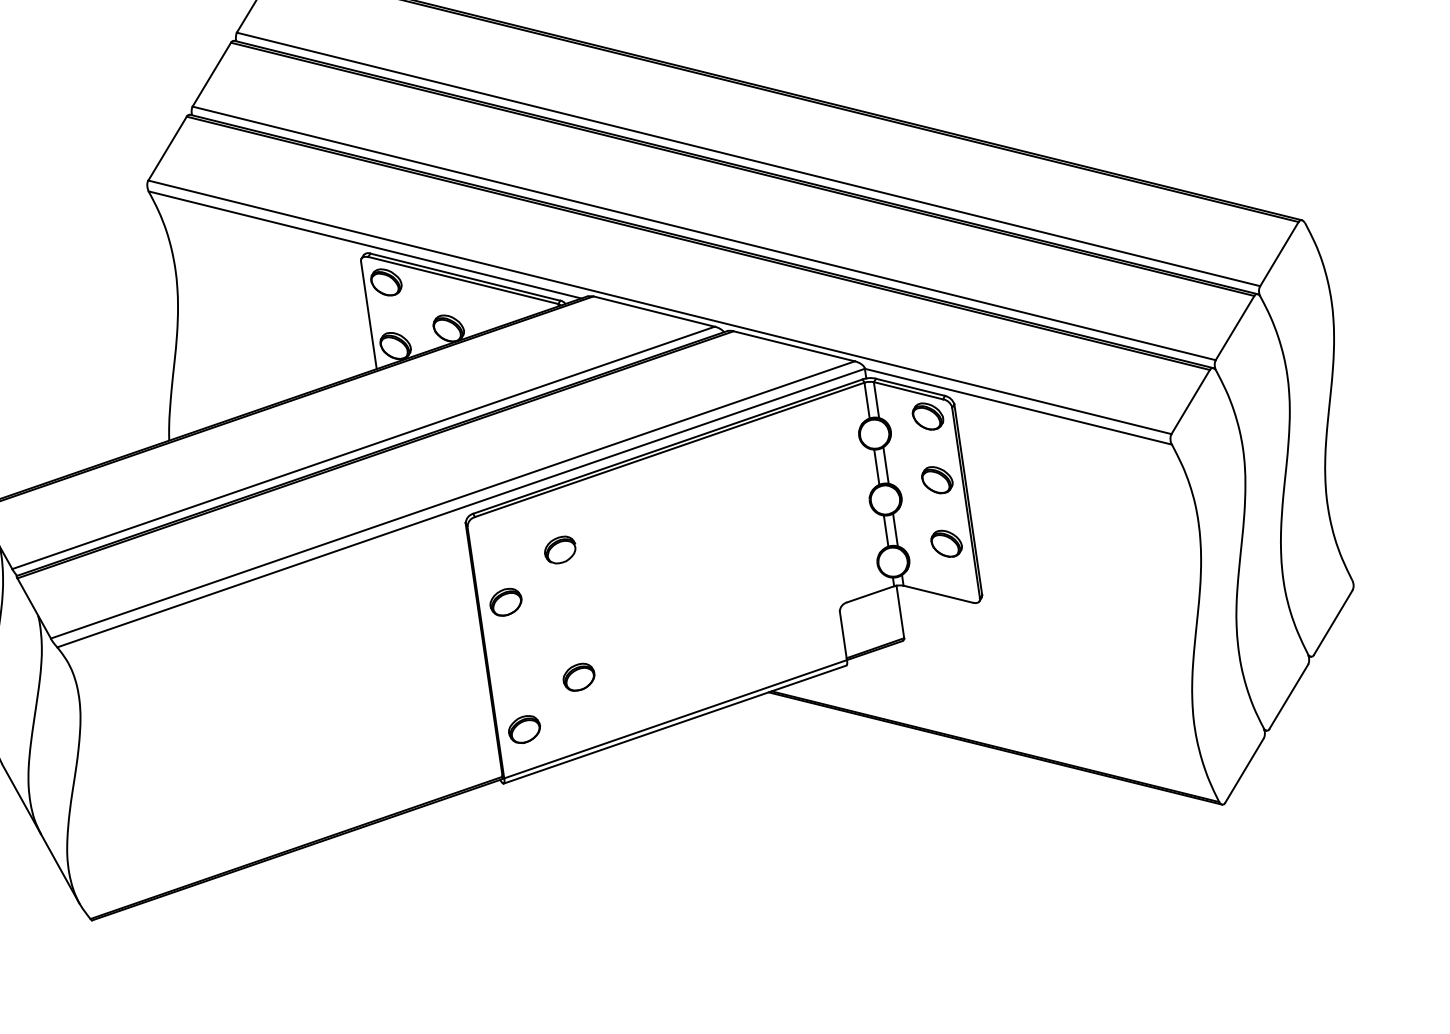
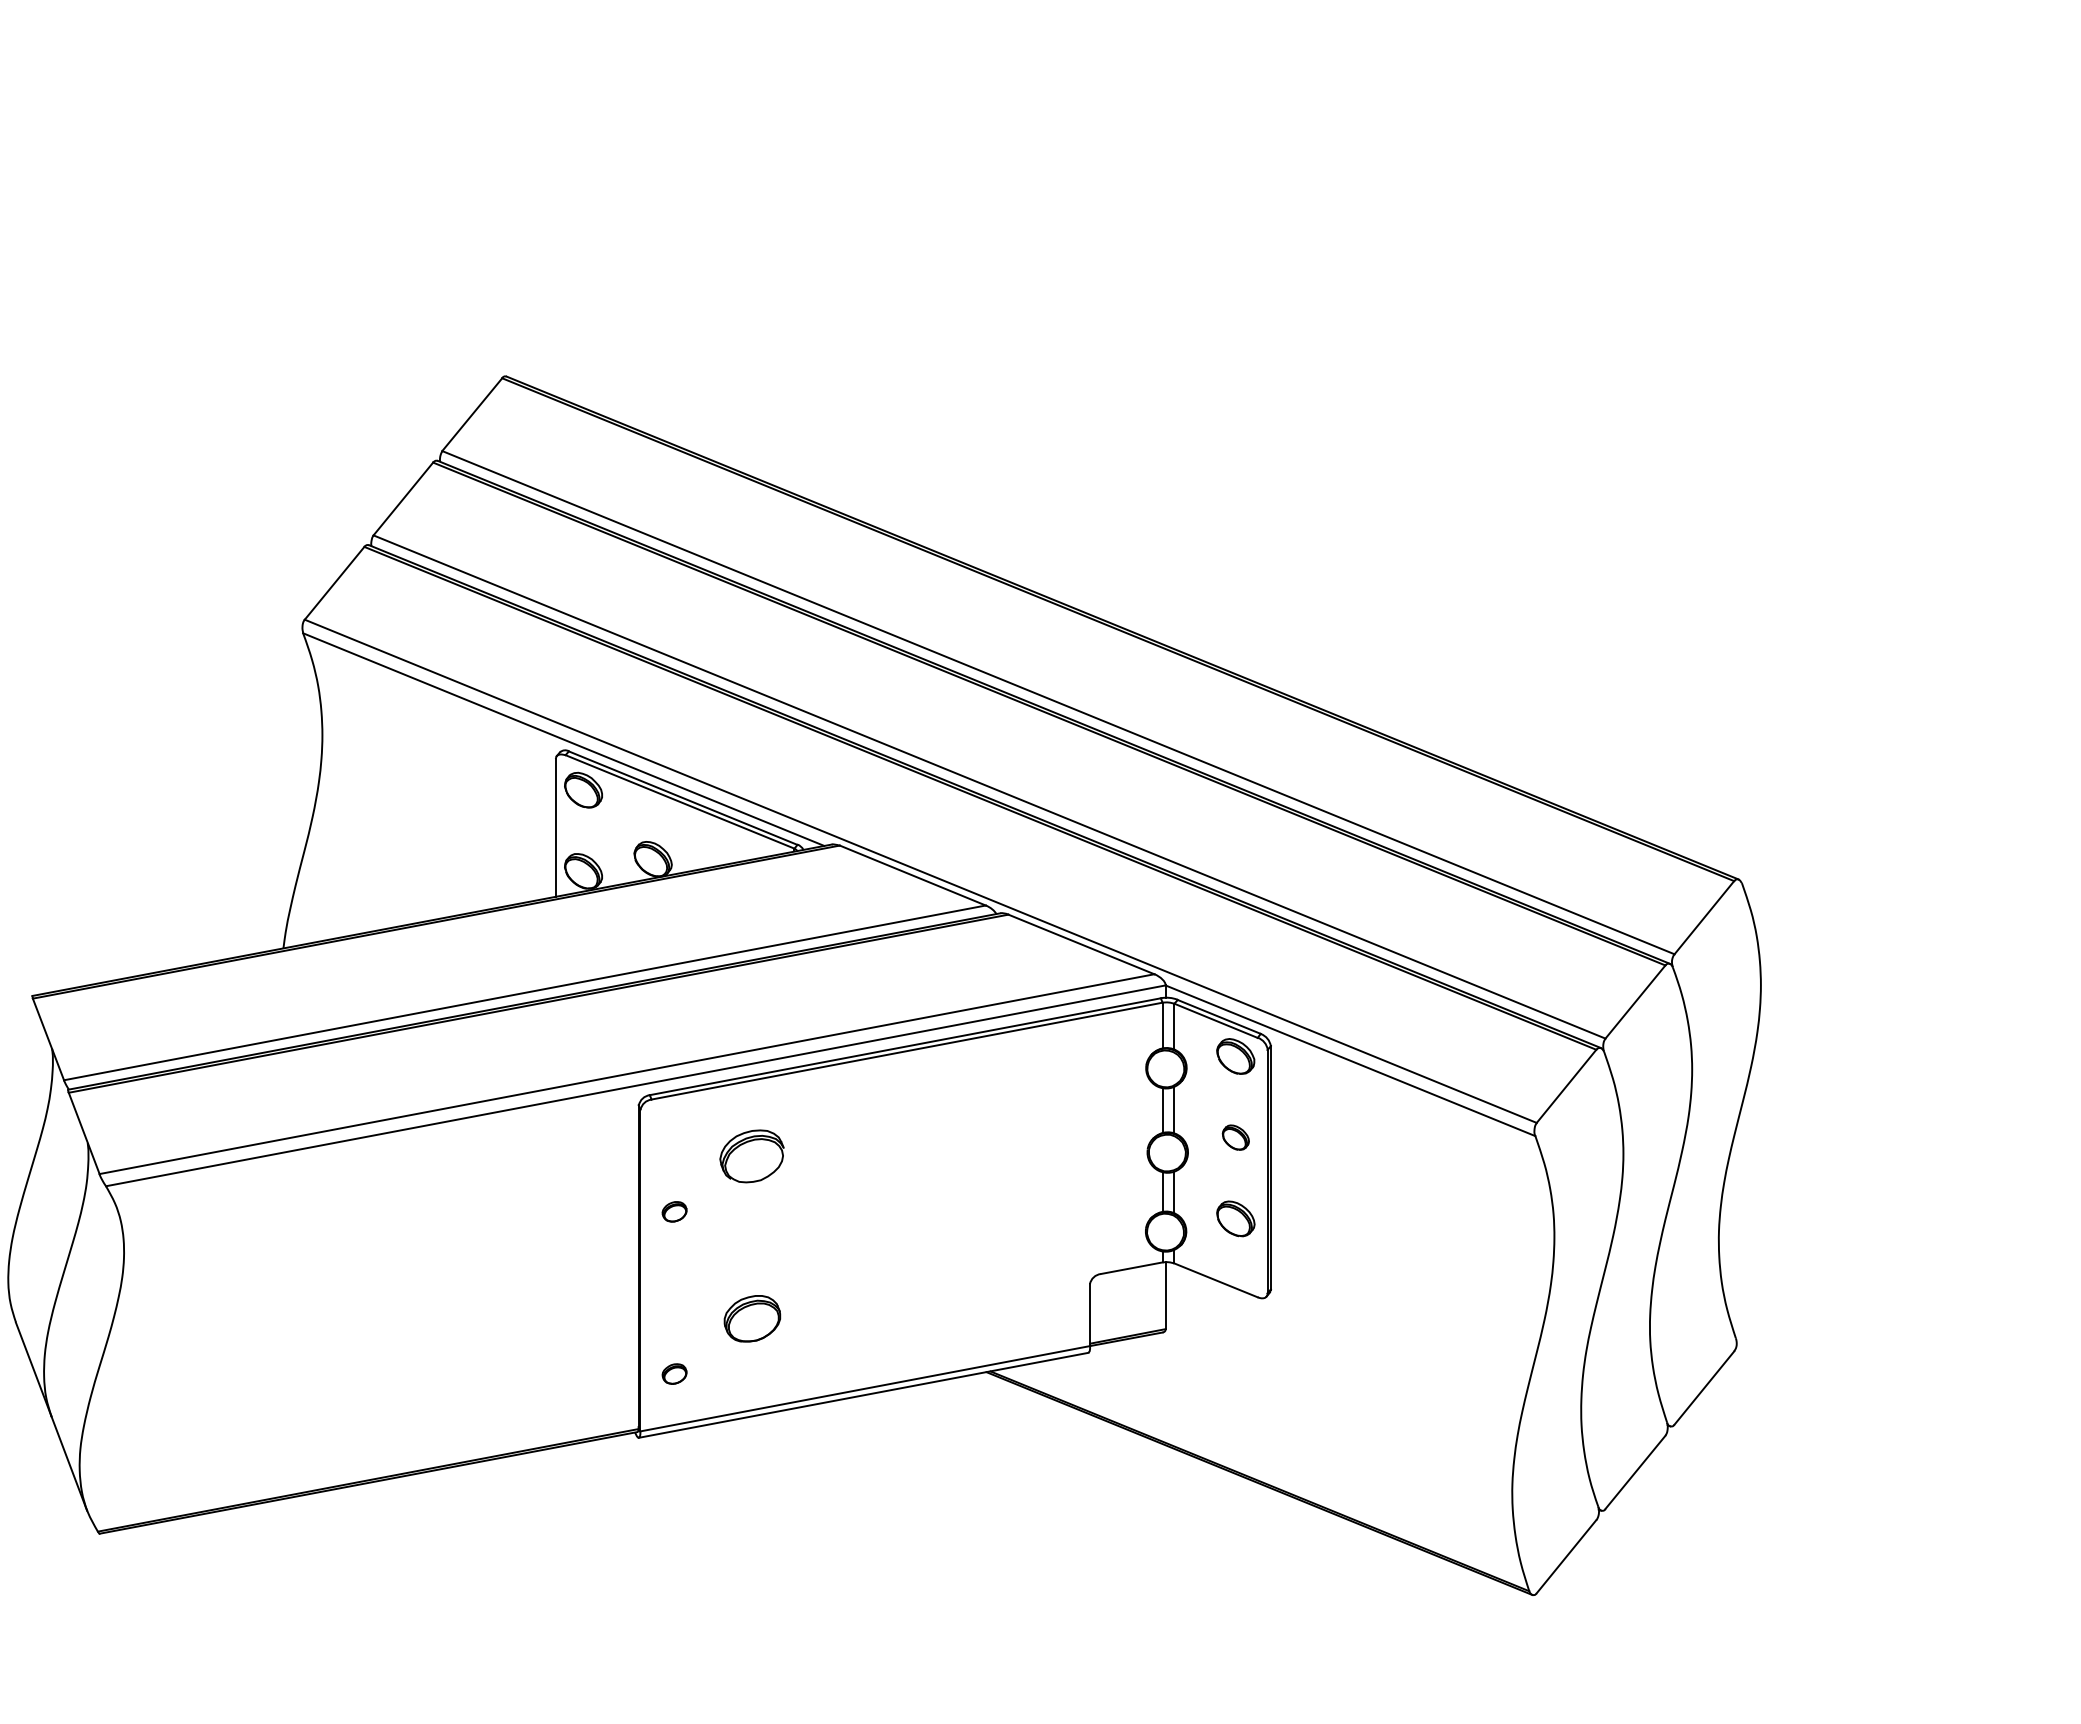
part: (937, 480) -> (1235, 1137), size x0.7
part: (559, 550) -> (751, 1156), size x1.6
part: (505, 602) -> (674, 1211), size x0.6
part: (578, 677) -> (751, 1318), size x1.4
part: (524, 729) -> (674, 1373), size x0.6

